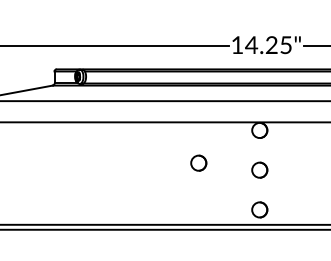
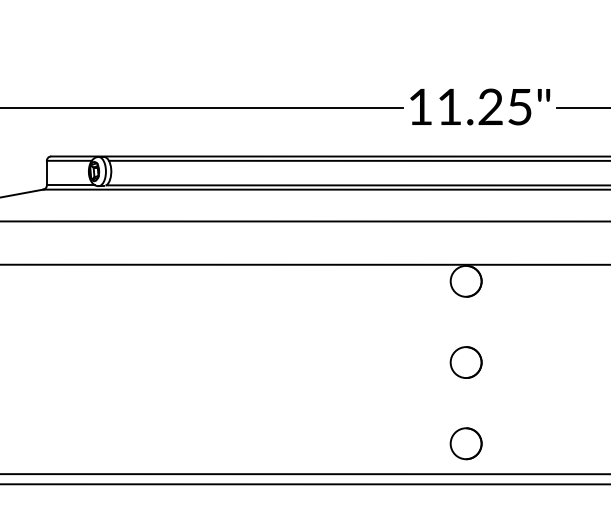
text: (251, 44) -> (449, 105), 14.25" -> 11.25"
part: (198, 162) -> (340, 346), removed

